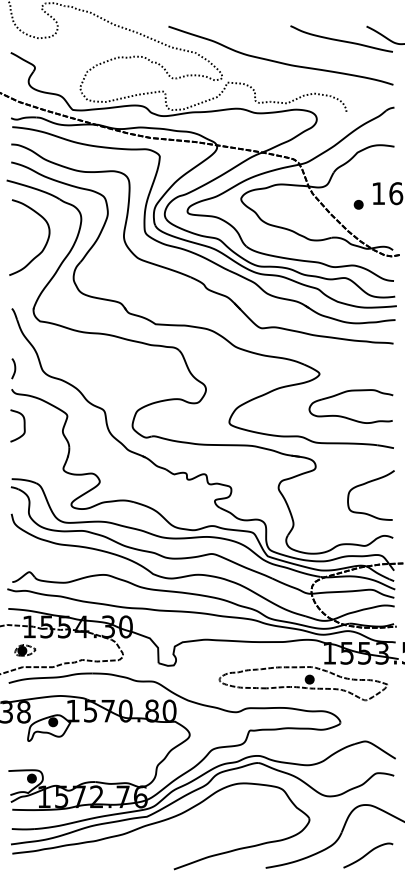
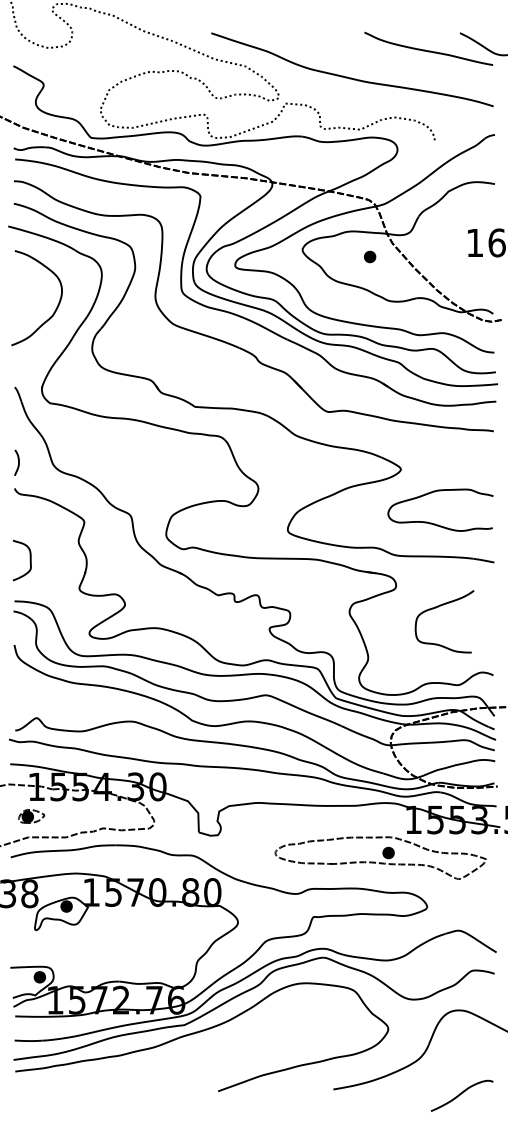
part: (359, 204) -> (370, 256), moved
curve: (23, 425) -> (29, 560), moved
curve: (366, 484) -> (438, 607), moved
curve: (367, 854) -> (461, 1094), moved

